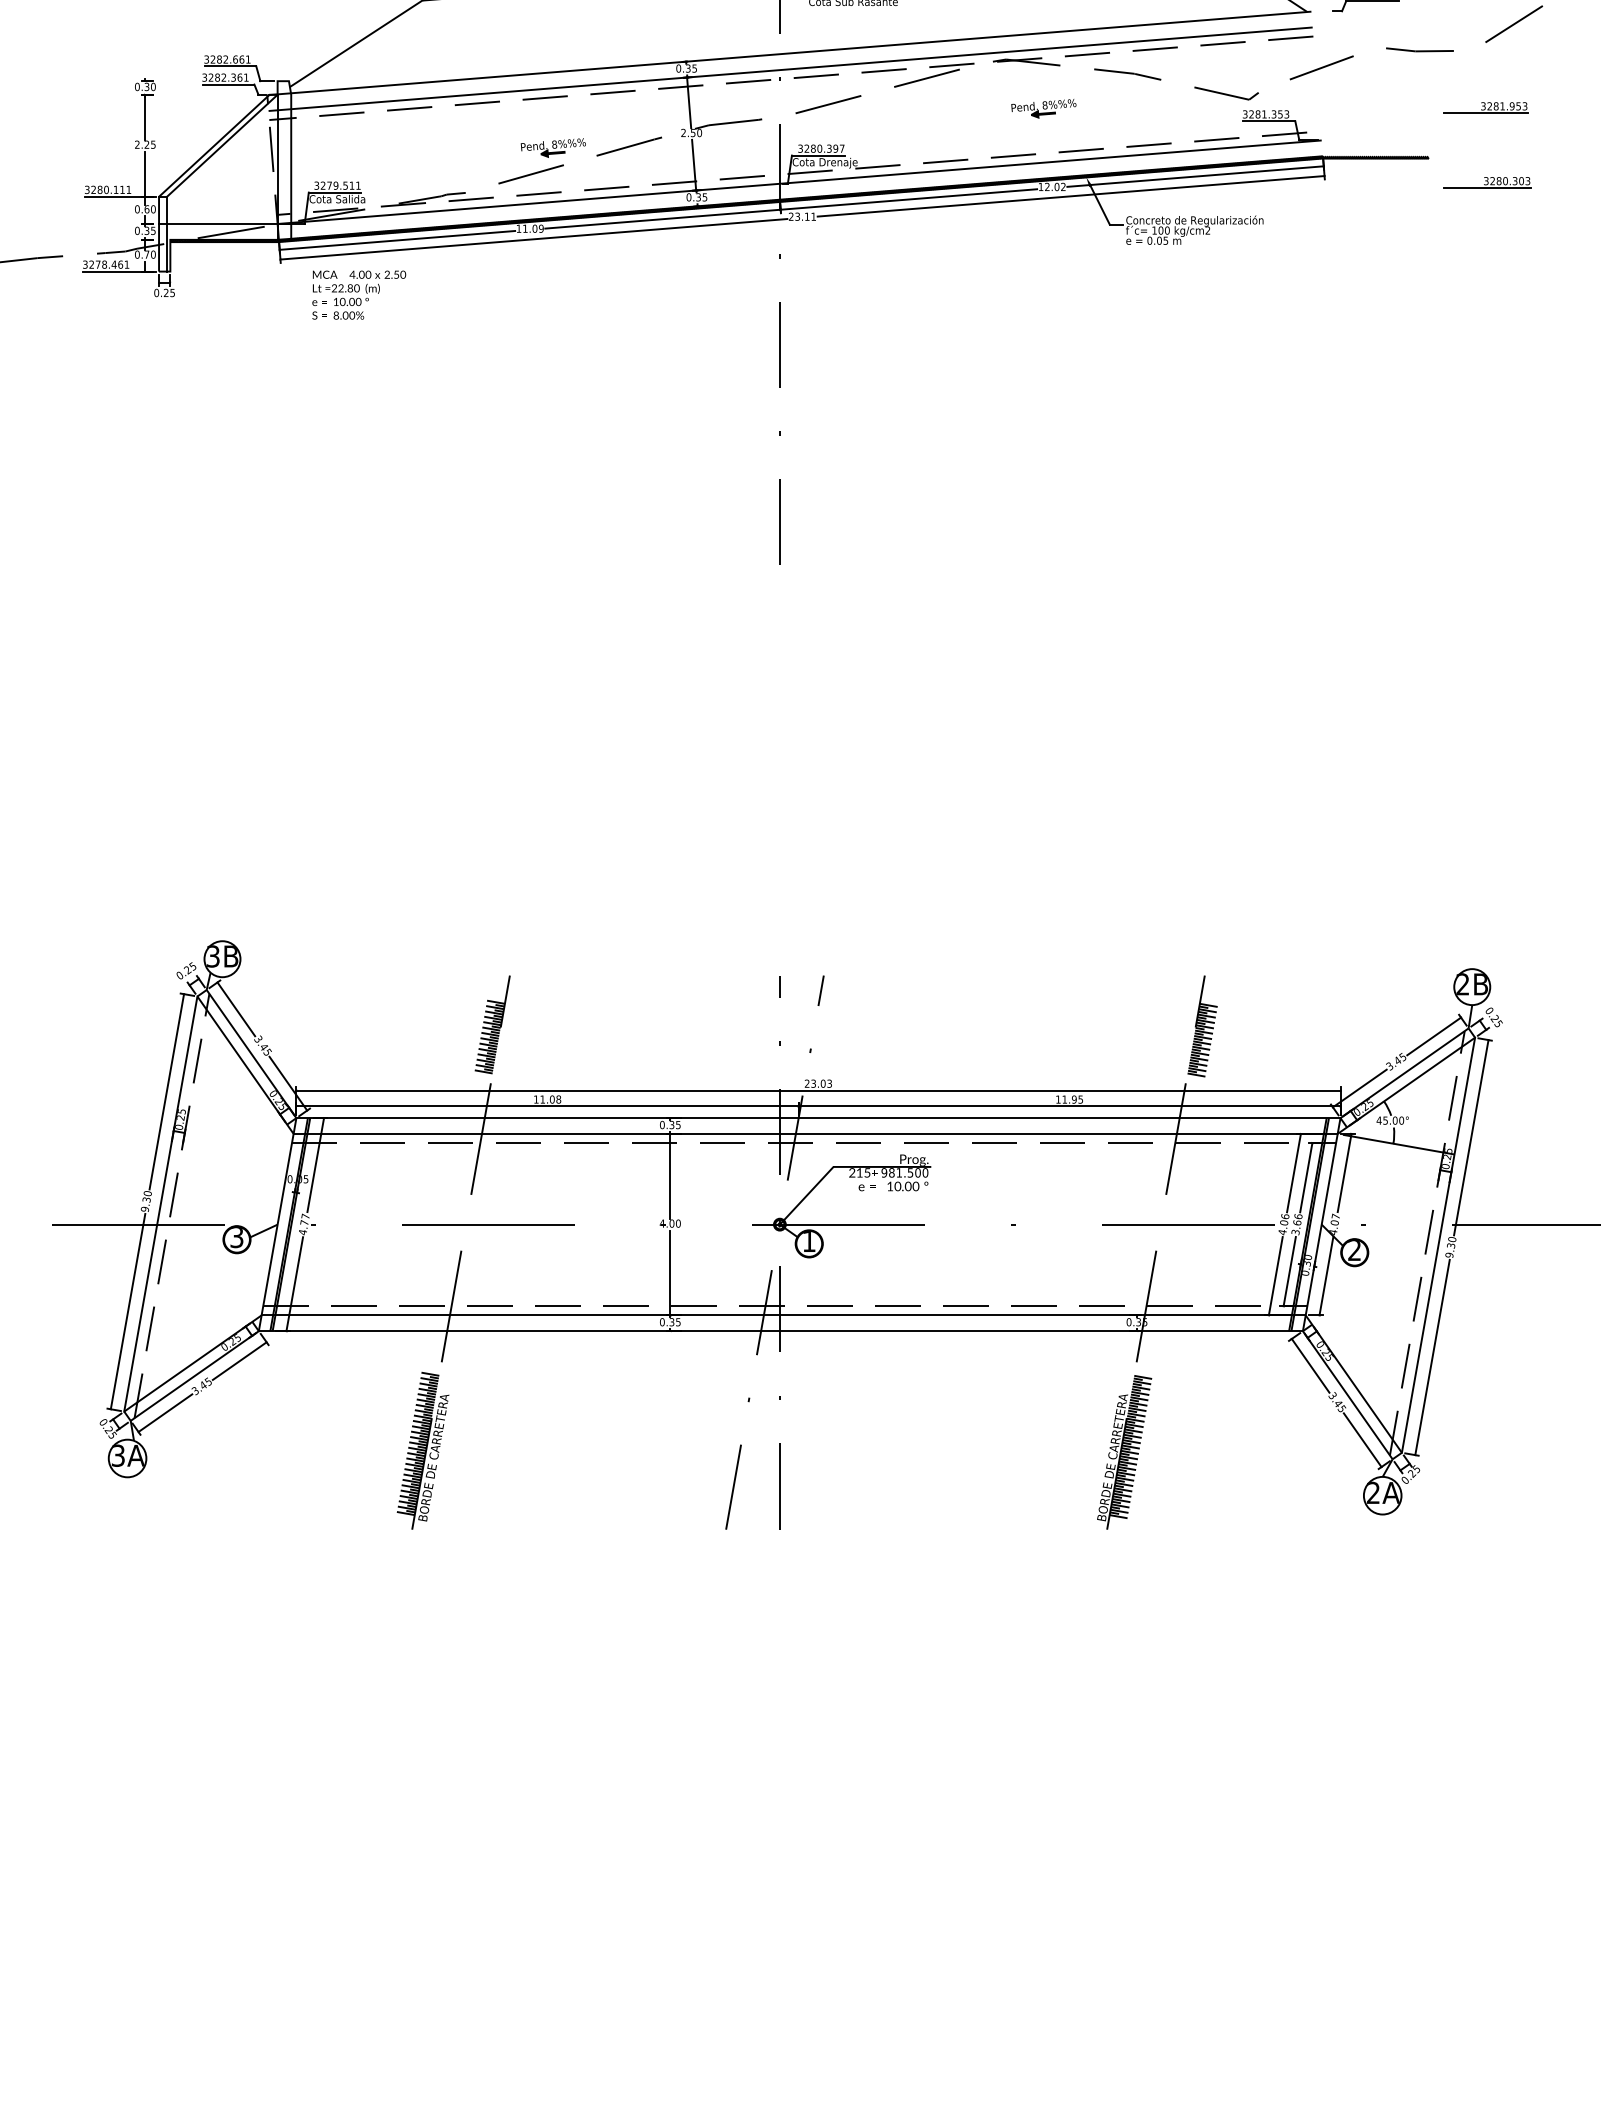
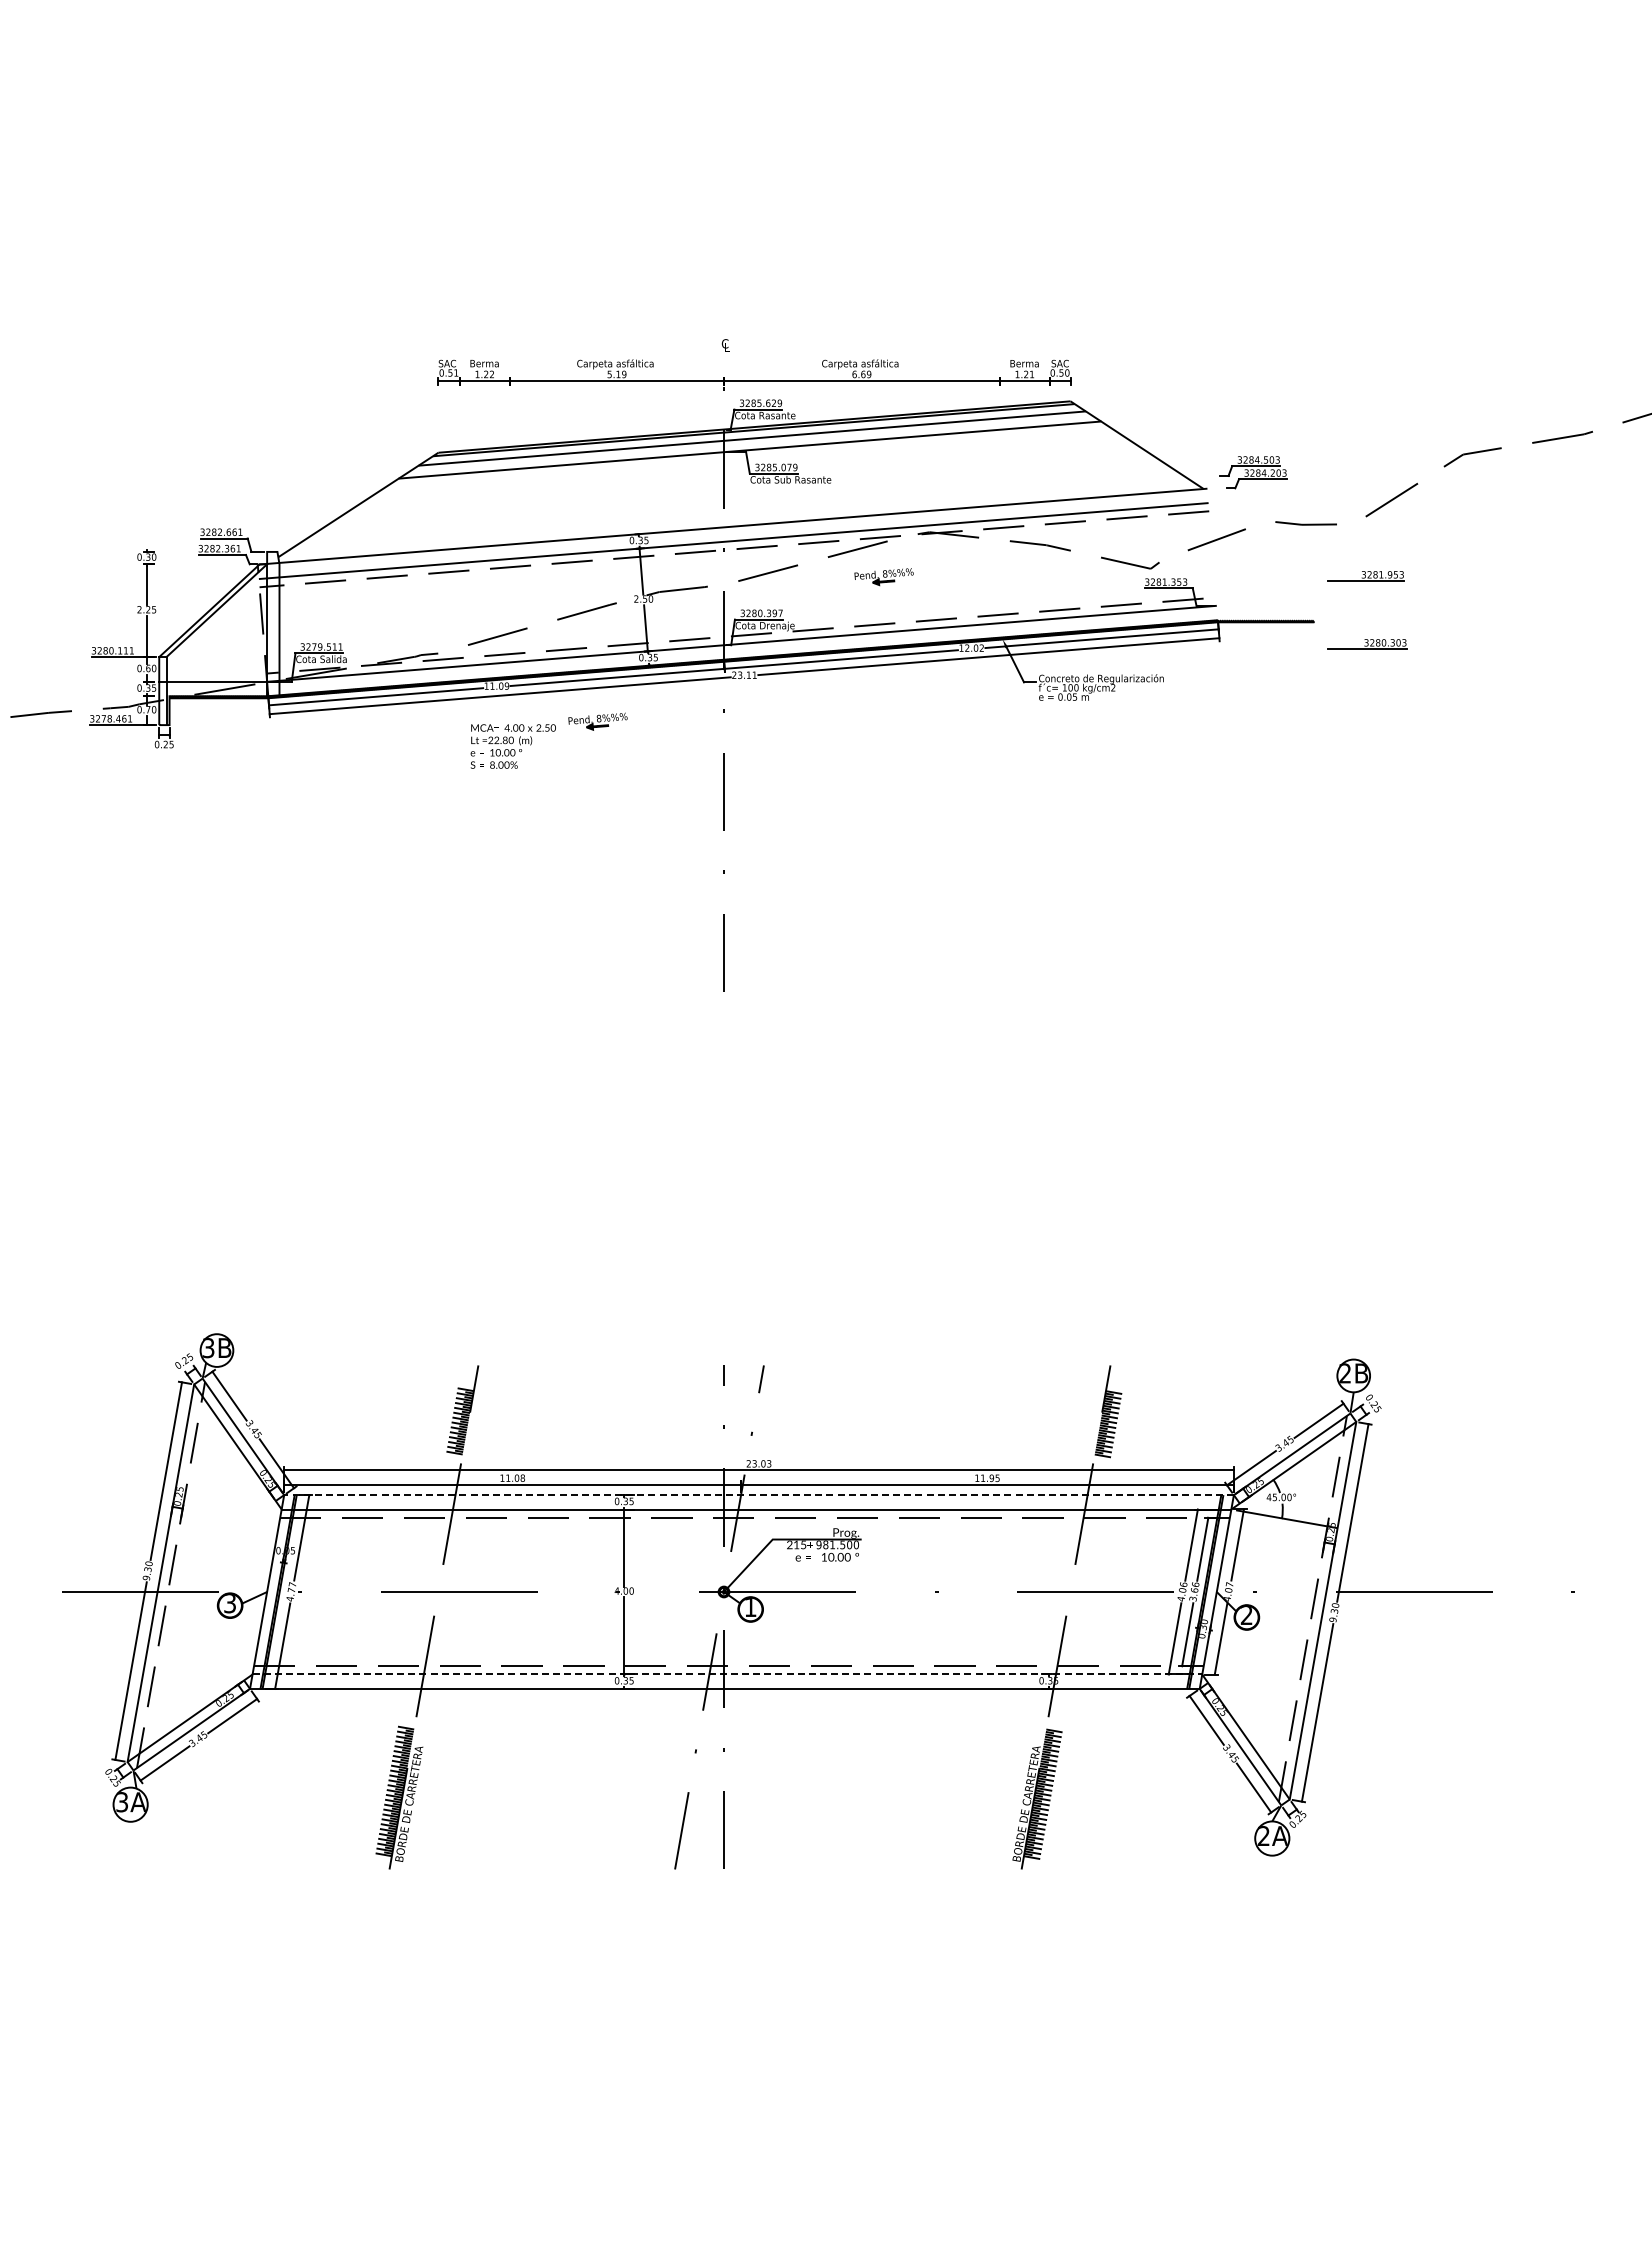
part: (1043, 109) -> (883, 577), moved
part: (552, 147) -> (597, 721), moved
text: (358, 295) -> (512, 746), moved
line: (818, 1118) -> (759, 1495), solid -> dashed
line: (783, 1315) -> (727, 1674), solid -> dashed

